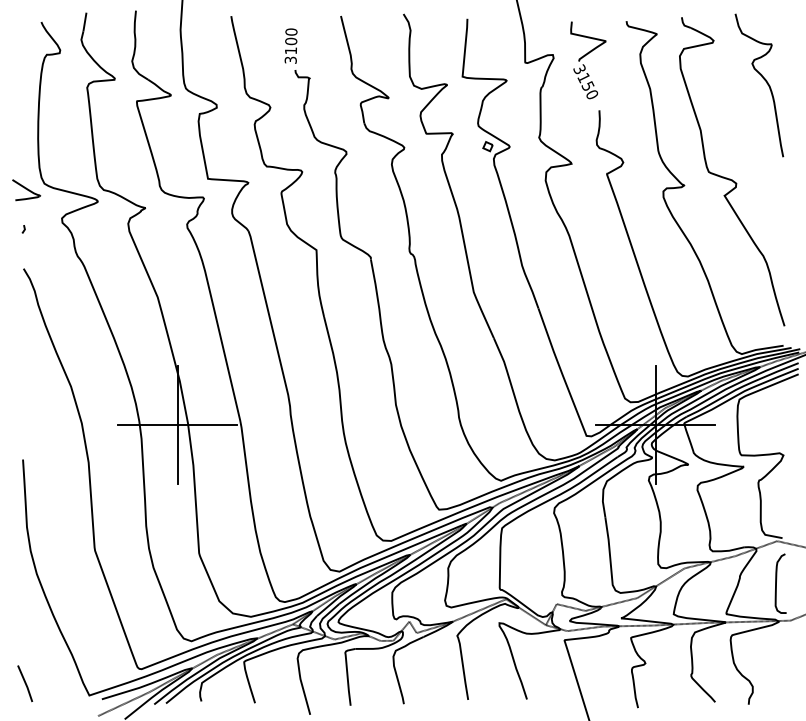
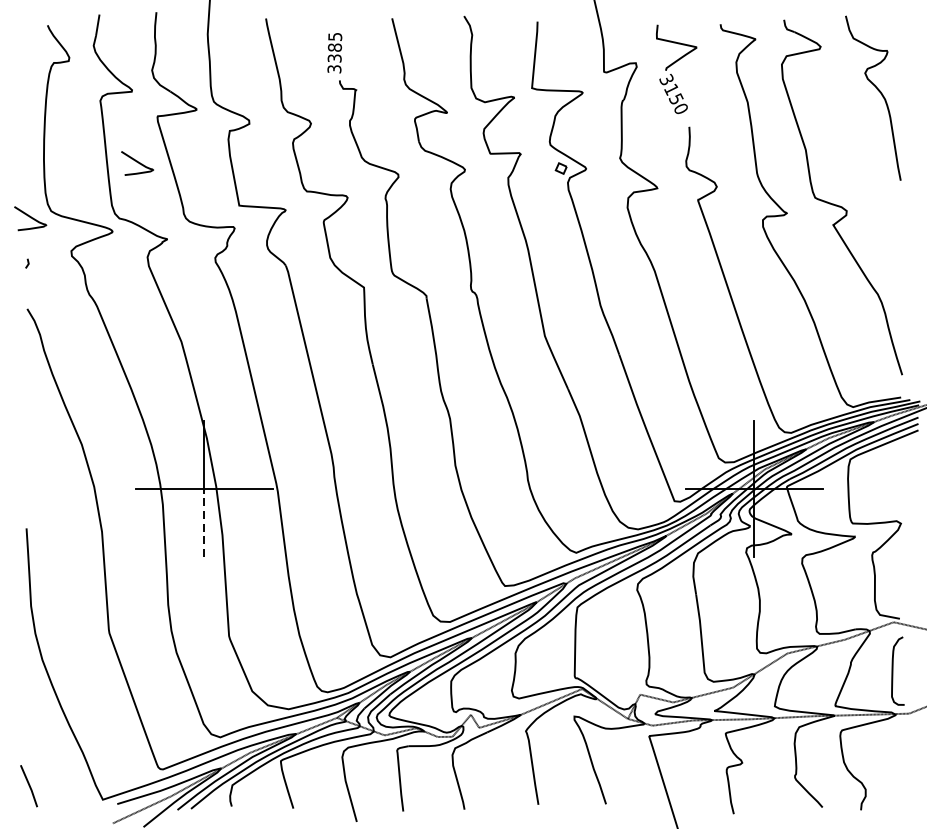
text: (290, 41) -> (334, 47), 3100 -> 3385
part: (119, 142) -> (137, 163), added
line: (177, 454) -> (204, 522), solid -> dashed

